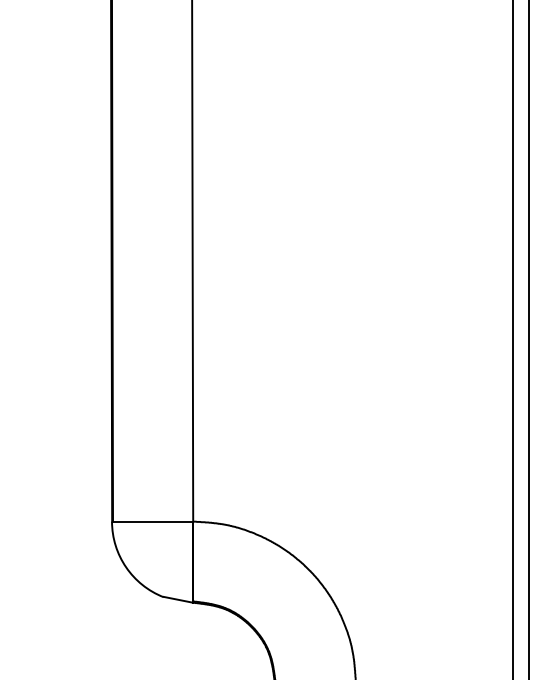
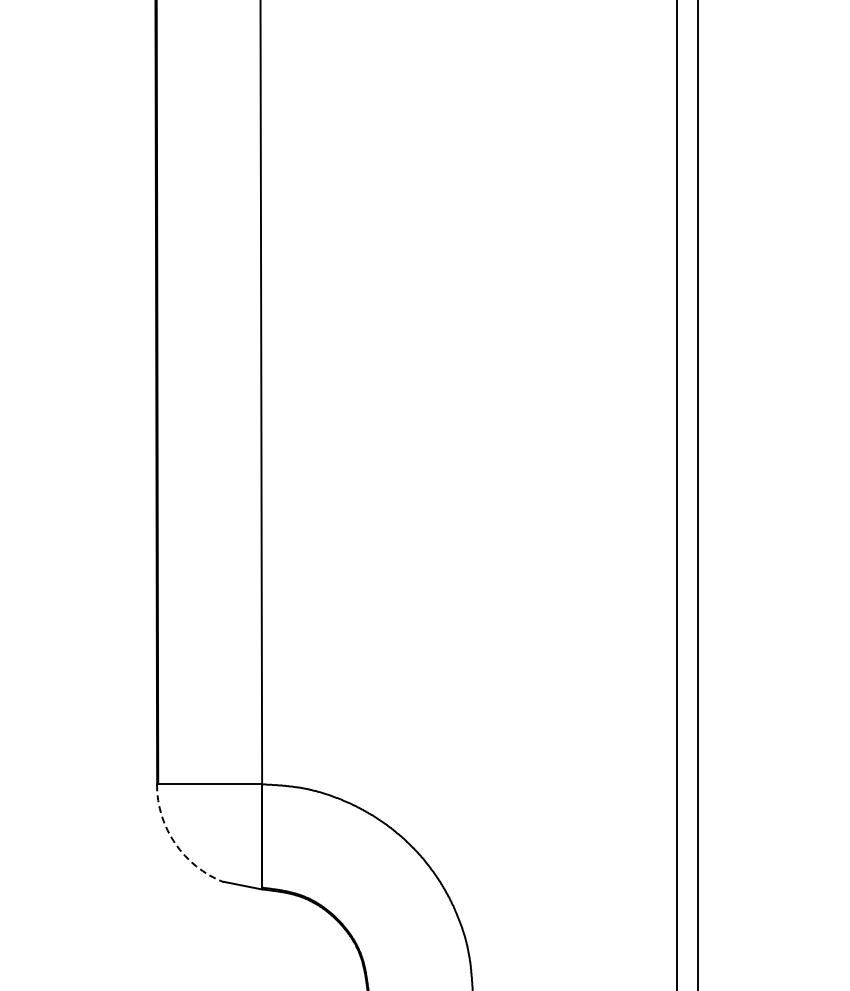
arc: (126, 567) -> (175, 843), solid -> dashed

